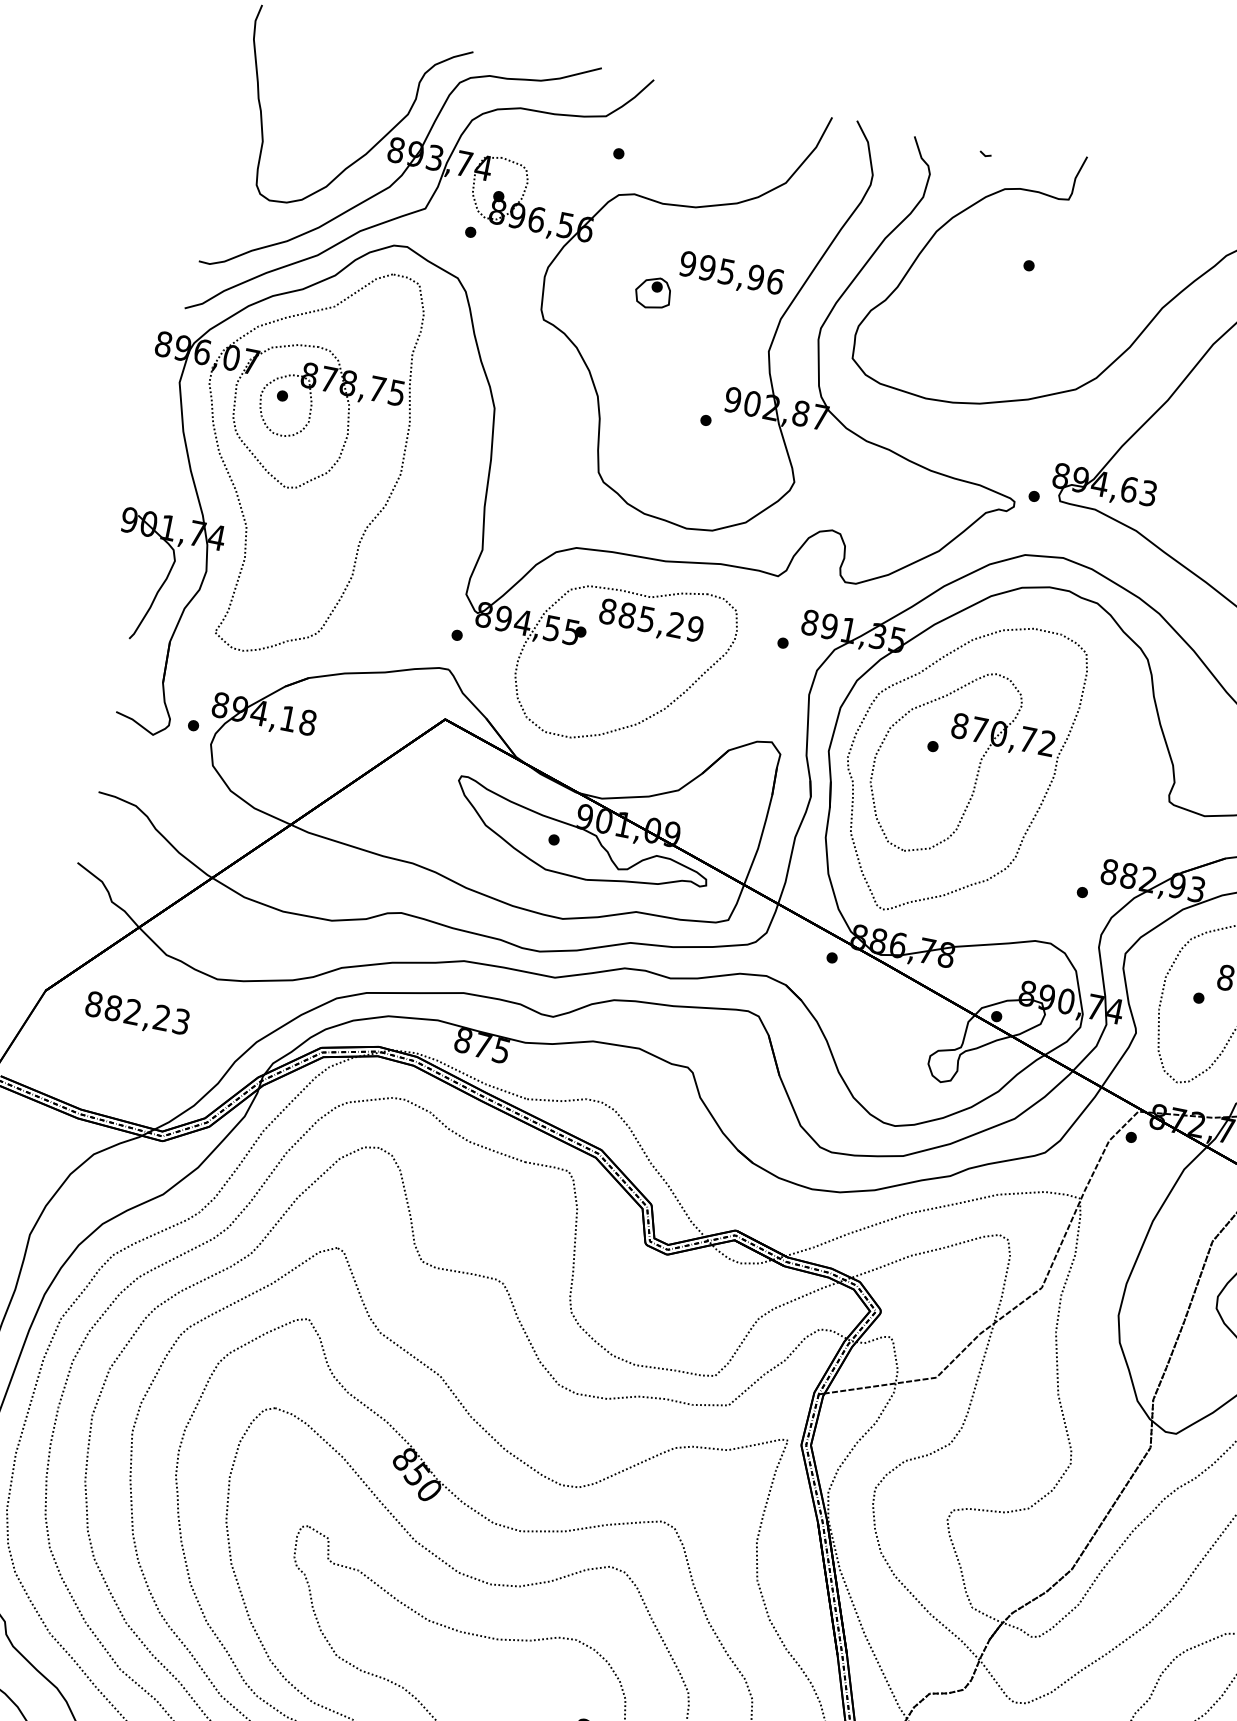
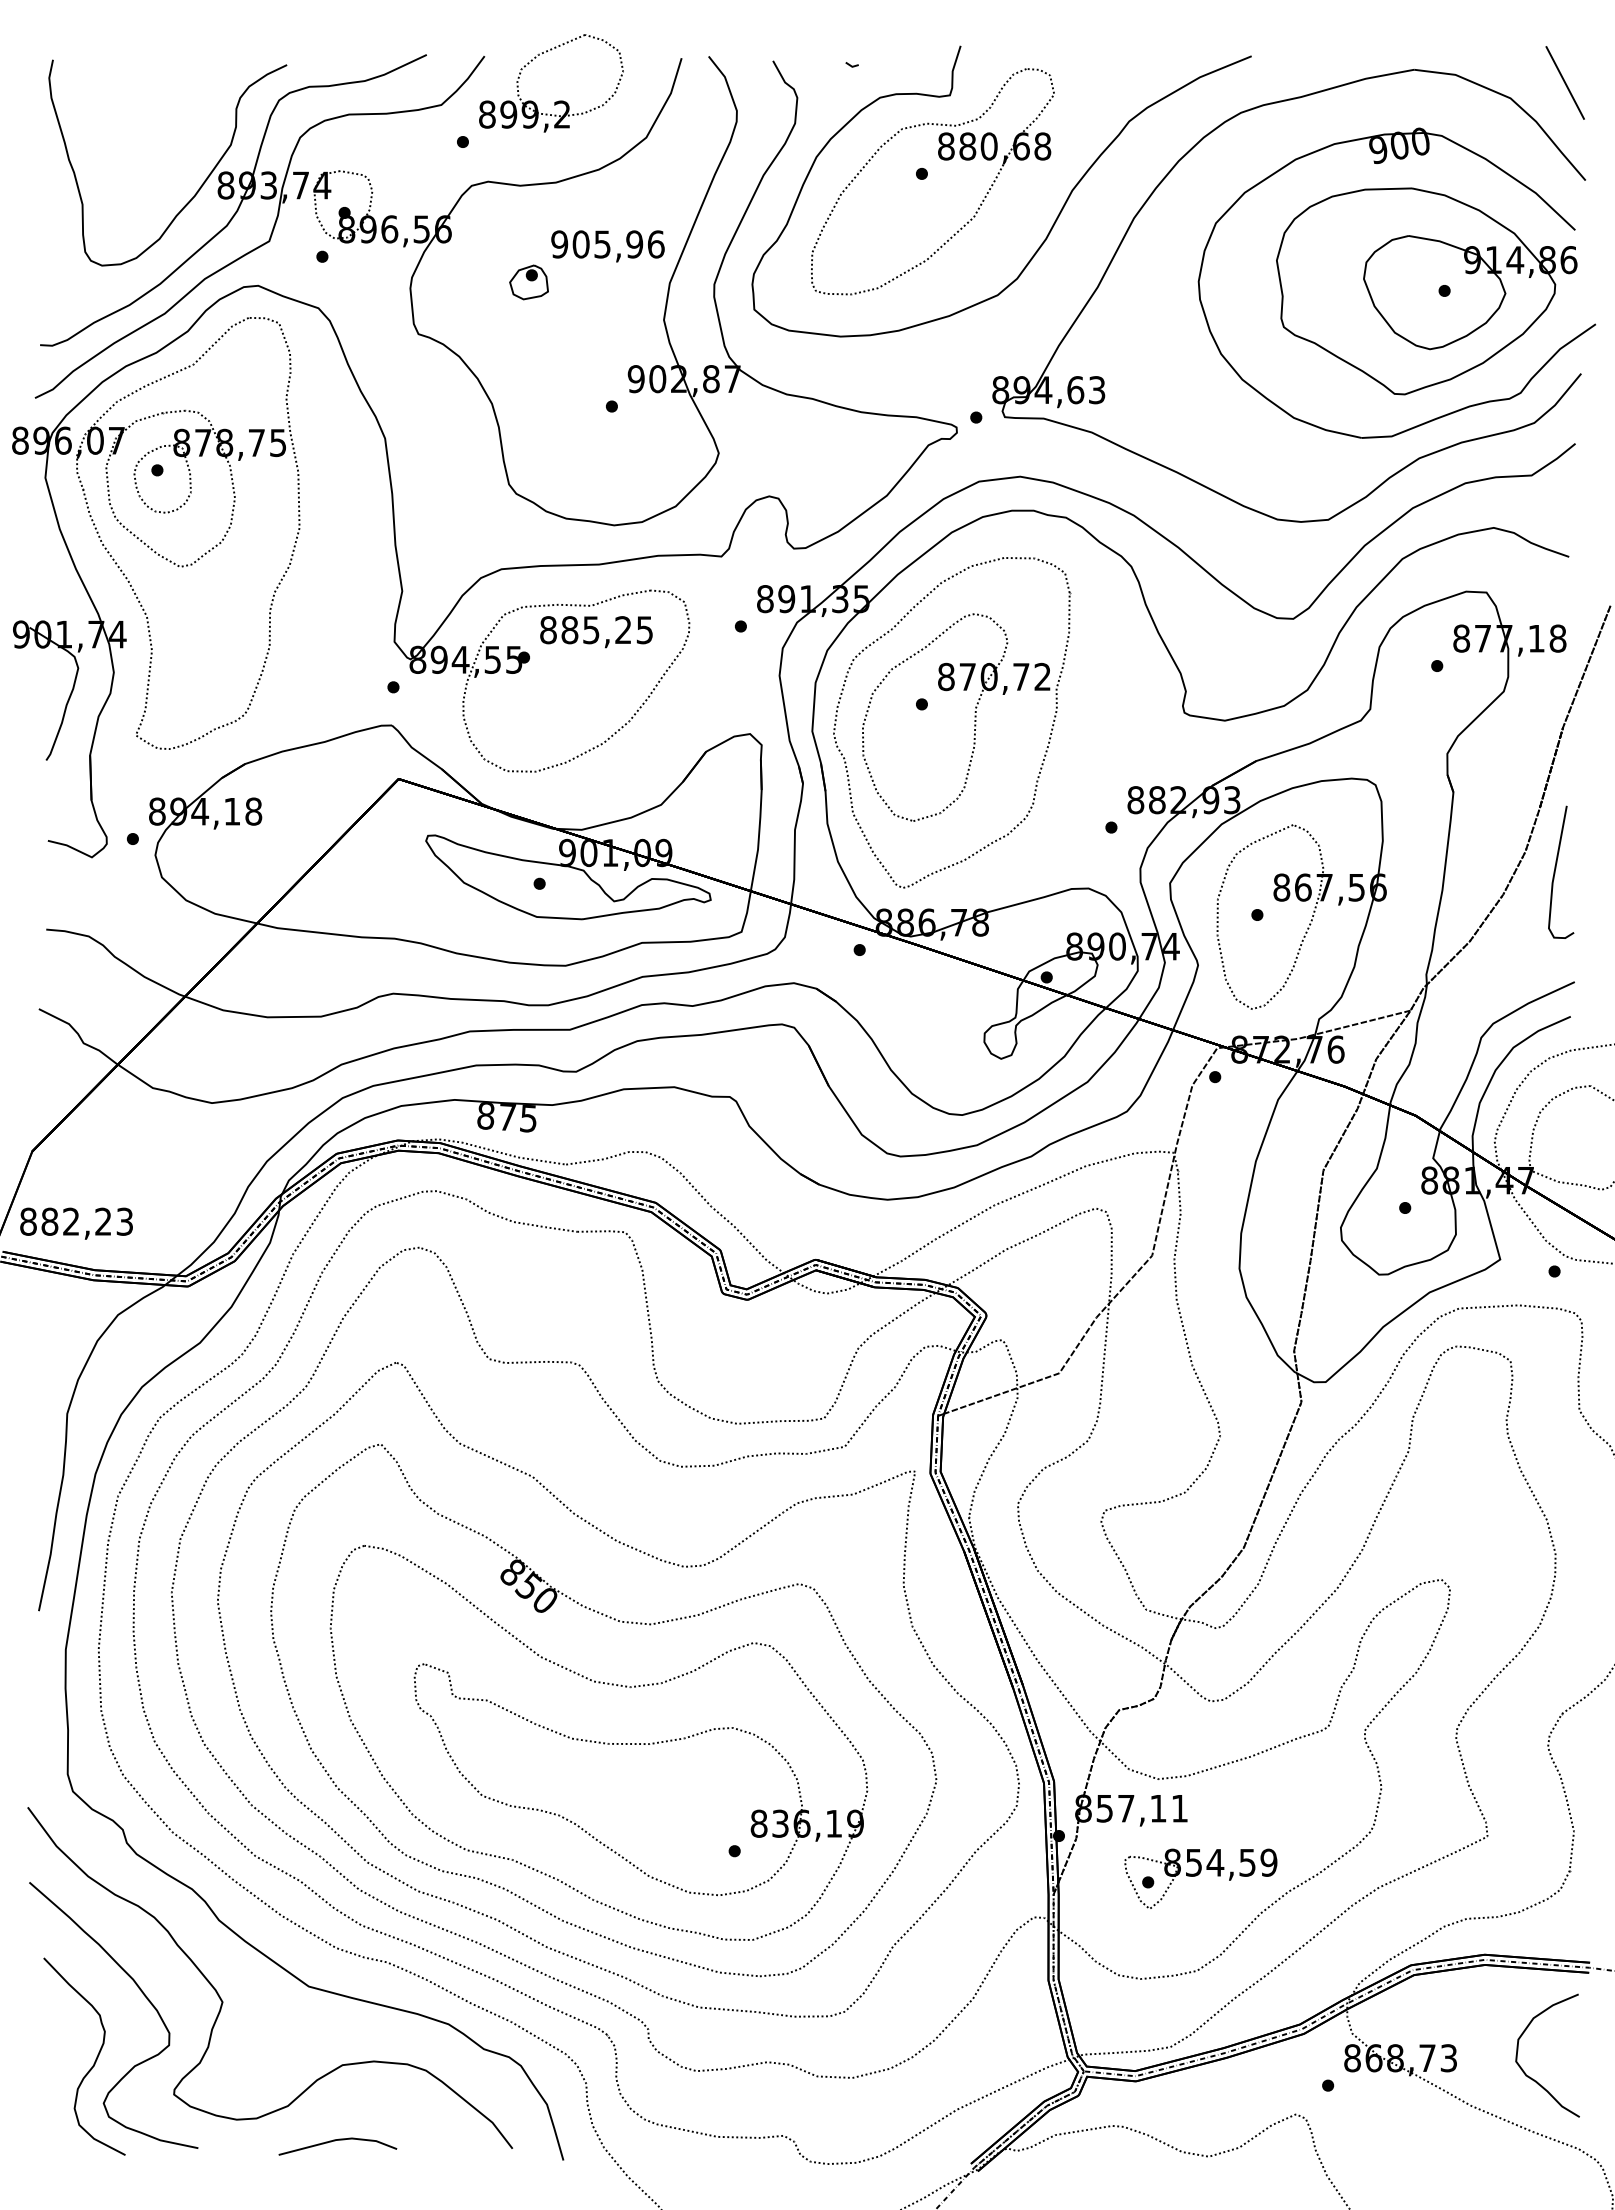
part: (712, 133) -> (558, 100), added
part: (1051, 257) -> (943, 160), added
text: (706, 267) -> (580, 244), 995,96 -> 905,96
text: (694, 629) -> (644, 630), 885,29 -> 885,25
text: (137, 1014) -> (76, 1223), moved

